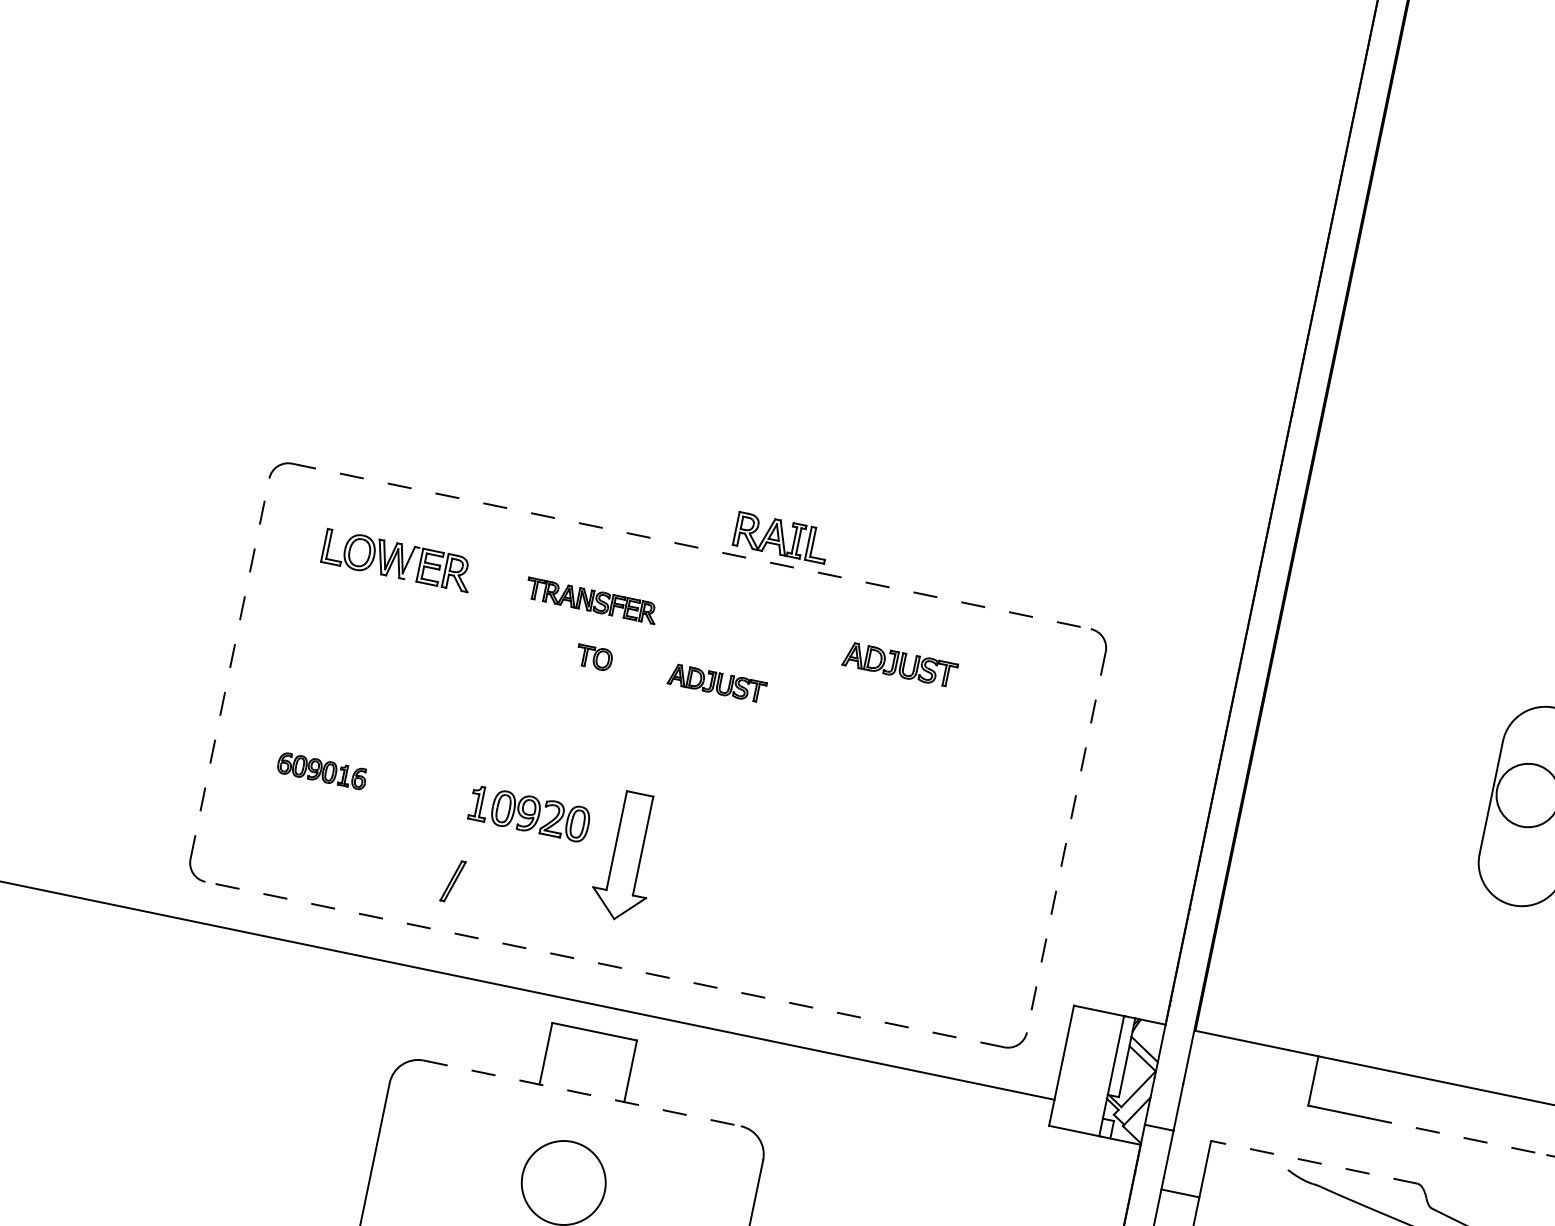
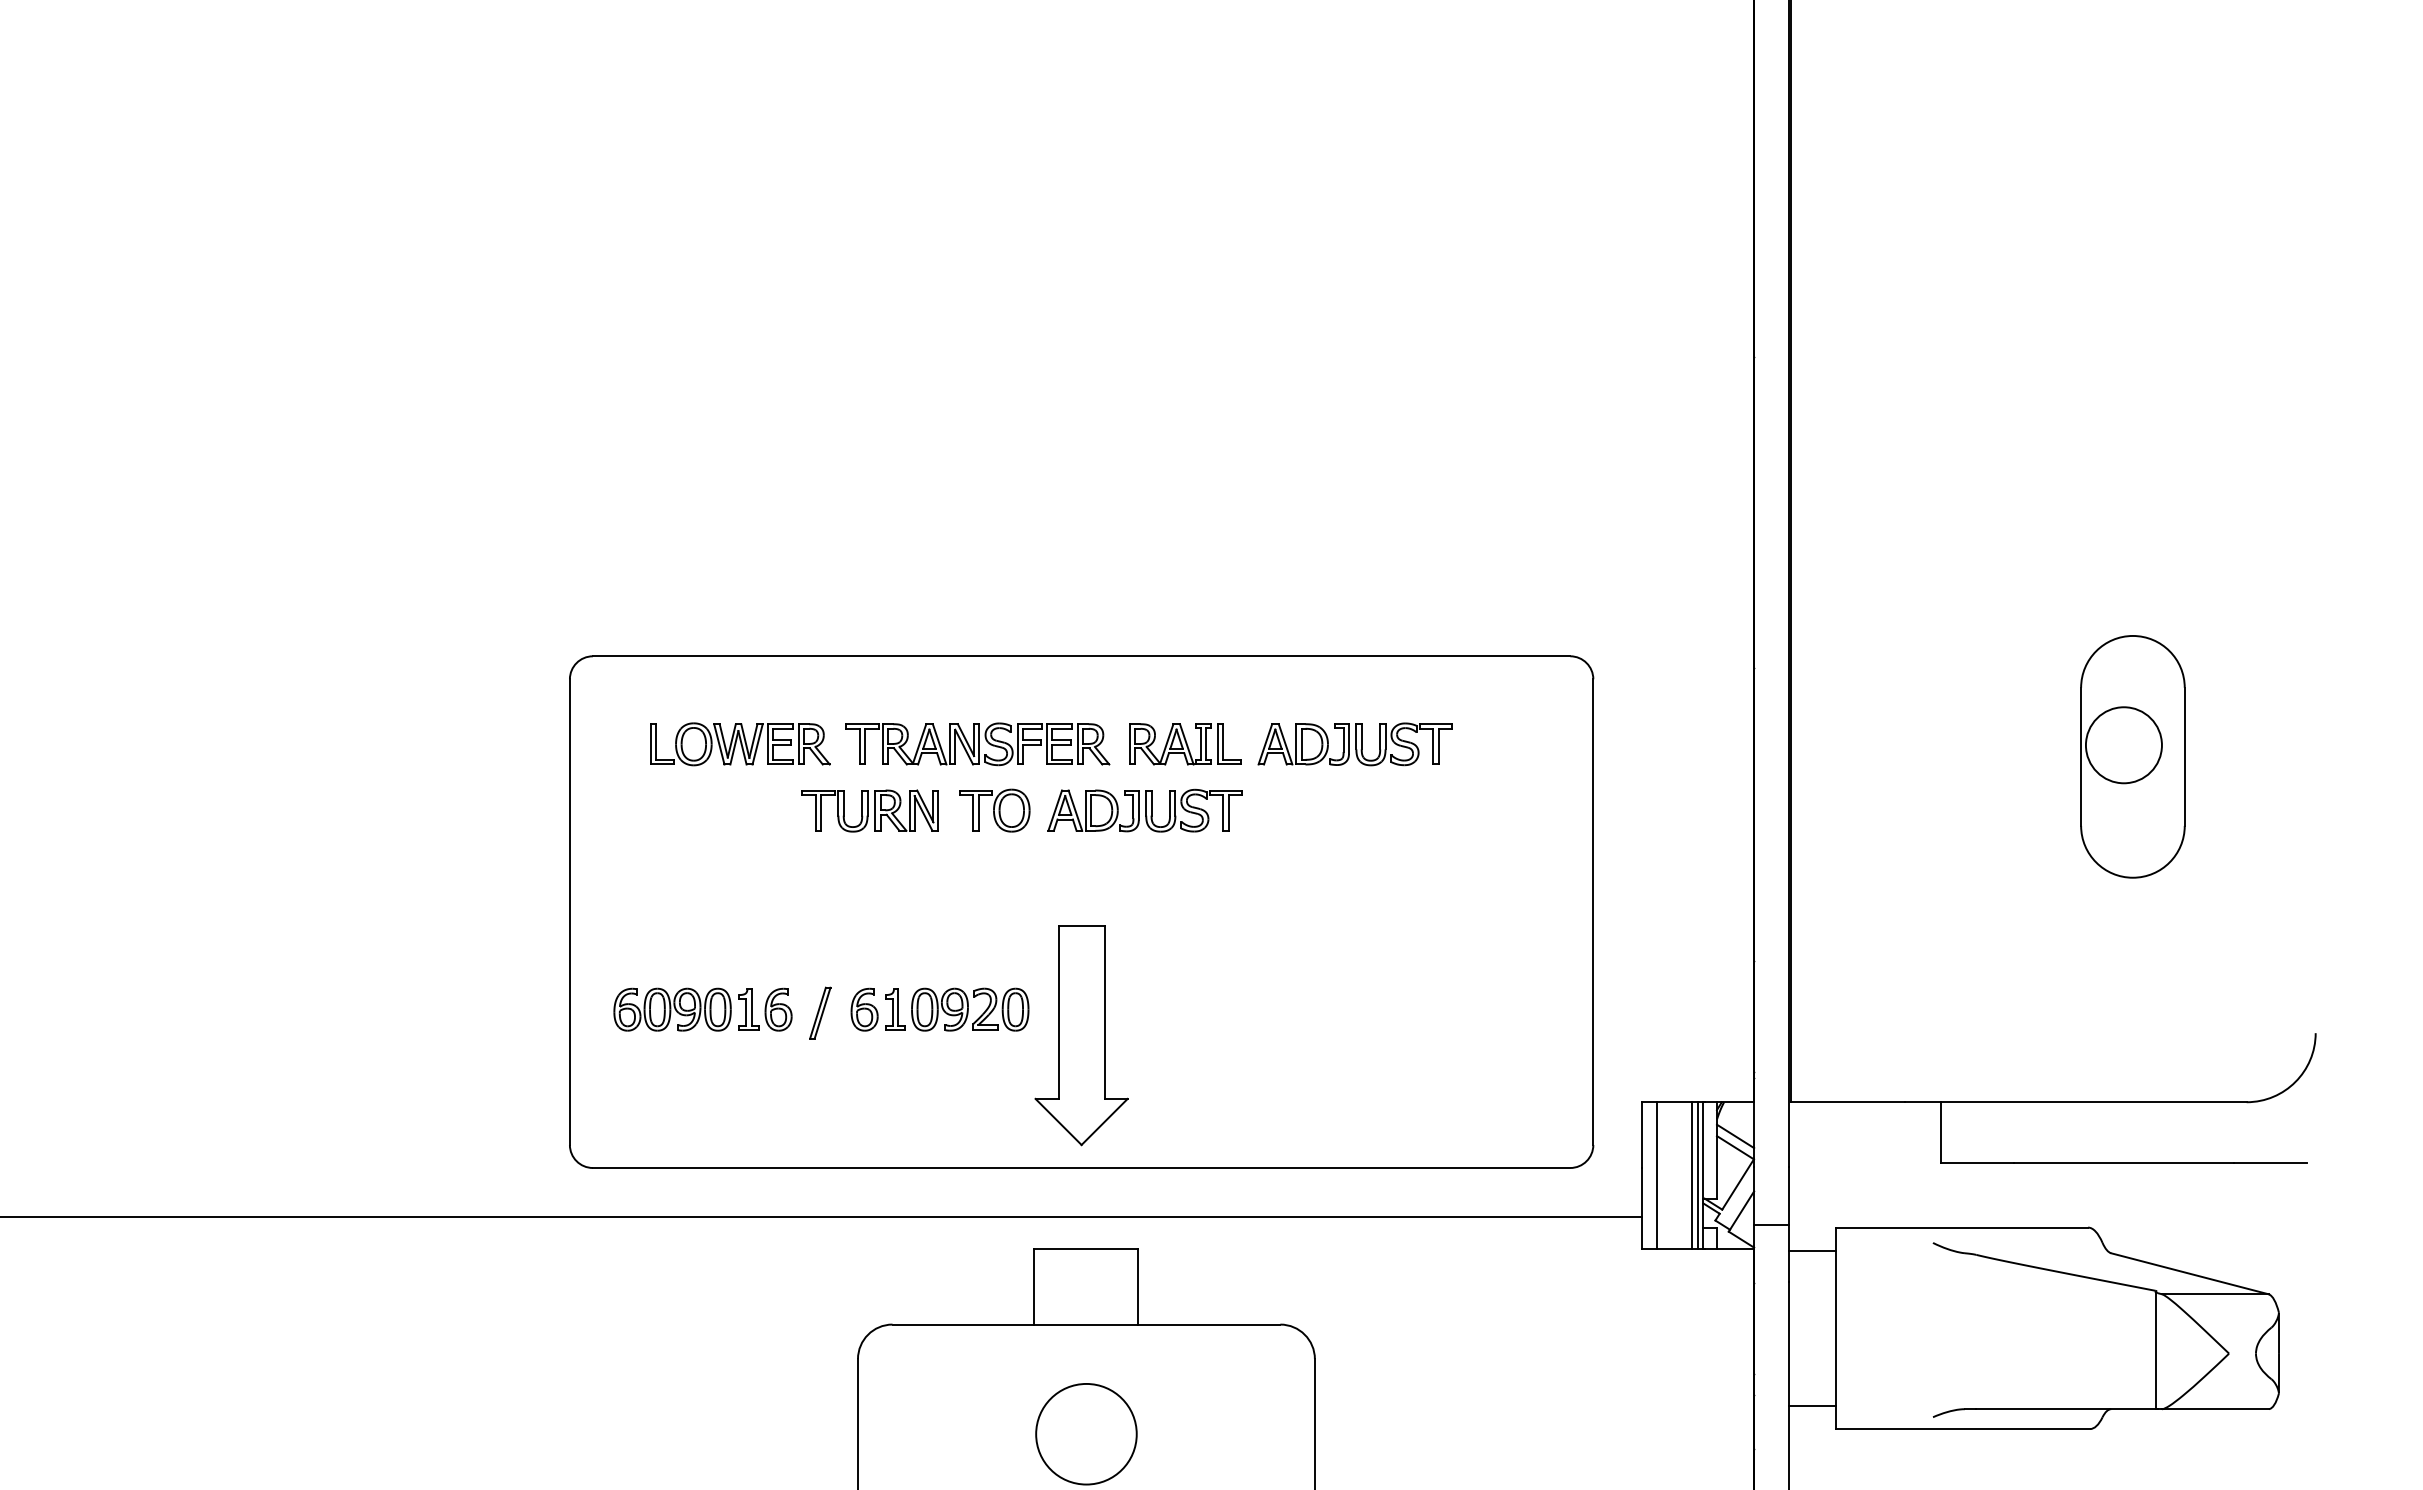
part: (781, 537) -> (1185, 744), moved
line: (691, 546) -> (1081, 656), dashed -> solid
line: (411, 563) -> (757, 744), added
part: (591, 600) -> (977, 744), size x1.67
part: (492, 636) -> (869, 810), added
part: (594, 657) -> (994, 810), size x1.67
part: (899, 664) -> (1354, 744), size x1.43
line: (229, 669) -> (569, 912), dashed -> solid
part: (716, 683) -> (1144, 810), size x1.67
part: (321, 770) -> (702, 1009), size x1.67
part: (454, 798) -> (864, 1009), added
line: (1066, 842) -> (1593, 912), dashed -> solid
part: (627, 856) -> (1081, 1035), size x1.43
part: (453, 880) -> (820, 1012), moved
line: (604, 964) -> (1081, 1168), dashed -> solid
line: (1073, 1068) -> (1656, 1175), added
line: (1102, 1073) -> (1691, 1175), added
line: (1106, 1074) -> (1697, 1175), added
line: (582, 1093) -> (1086, 1324), dashed -> solid
line: (1457, 1136) -> (2123, 1162), dashed -> solid
line: (1313, 1162) -> (1961, 1227), dashed -> solid
line: (1180, 1193) -> (1812, 1250), moved

